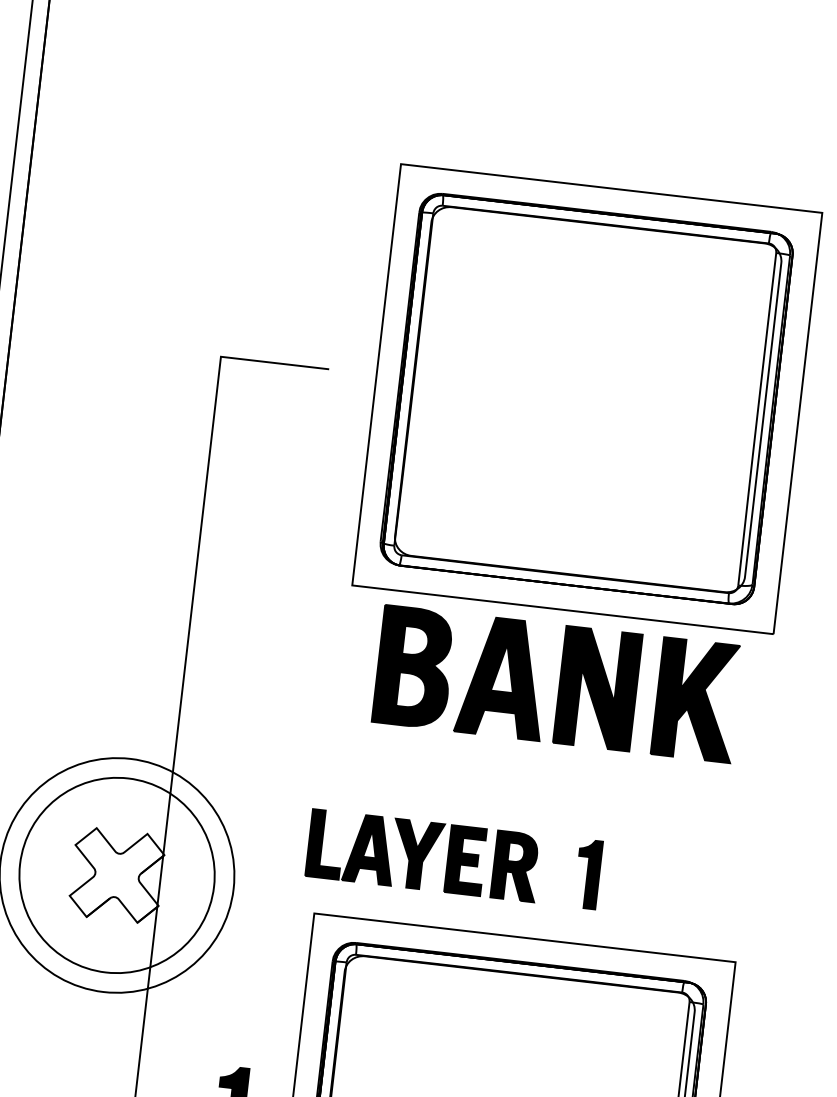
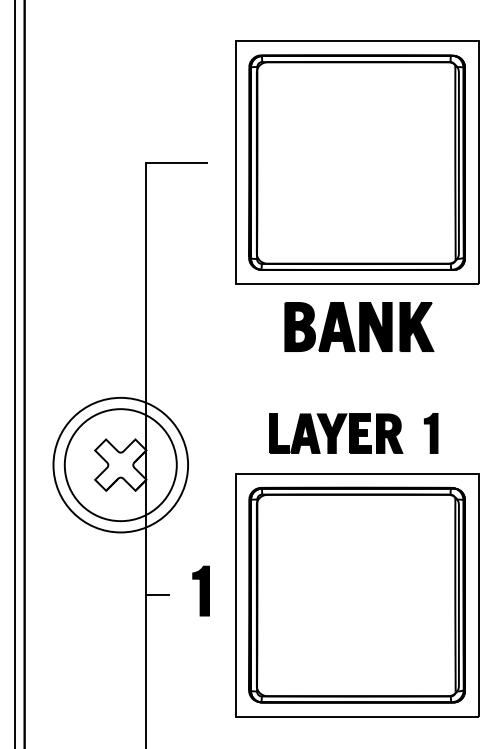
part: (558, 683) -> (359, 326), size x0.71
part: (453, 858) -> (353, 433), moved

